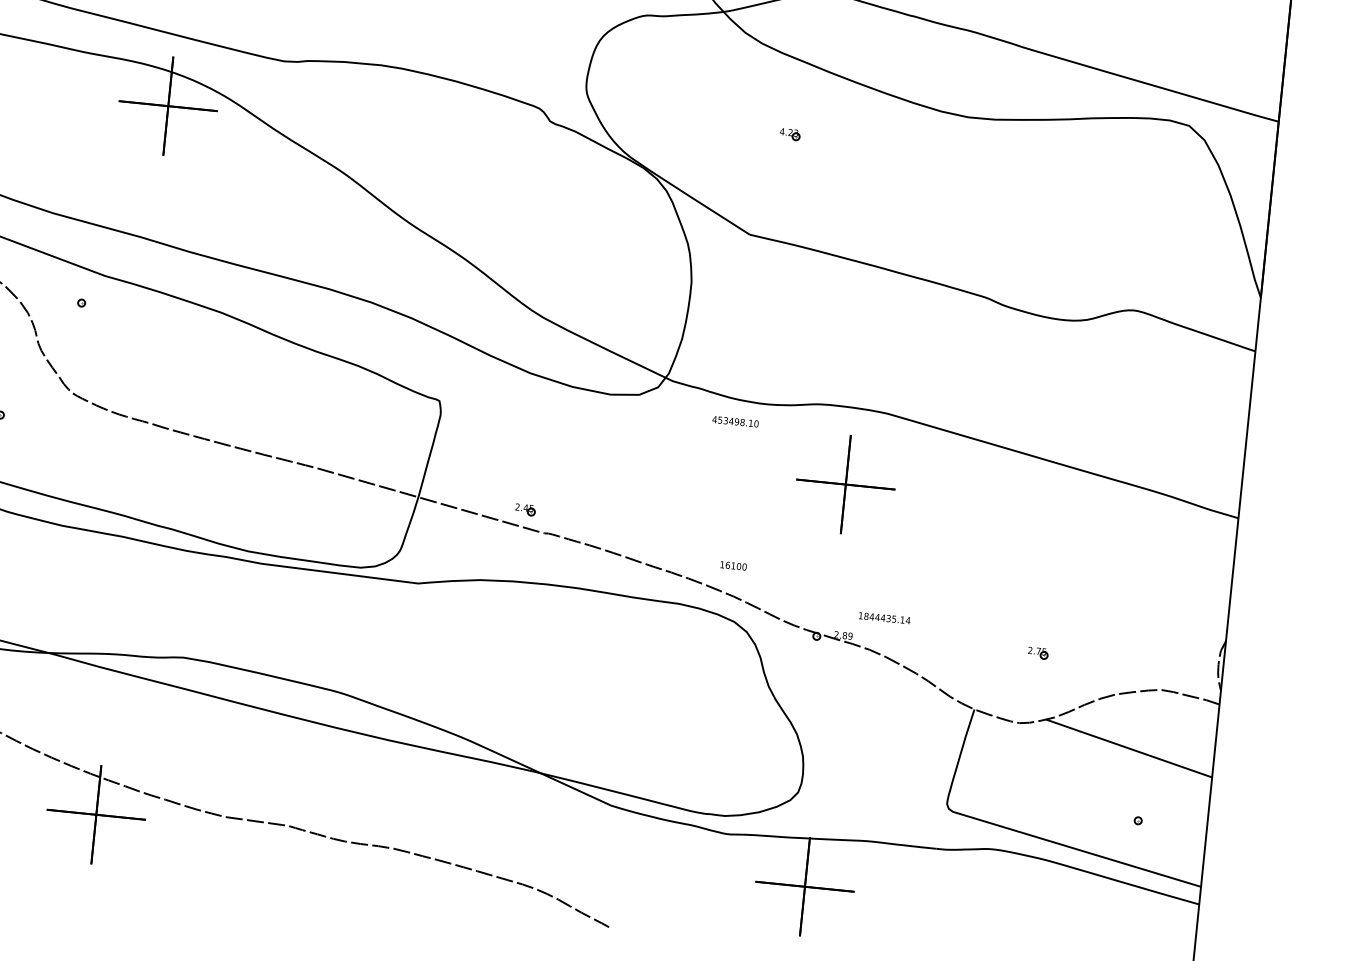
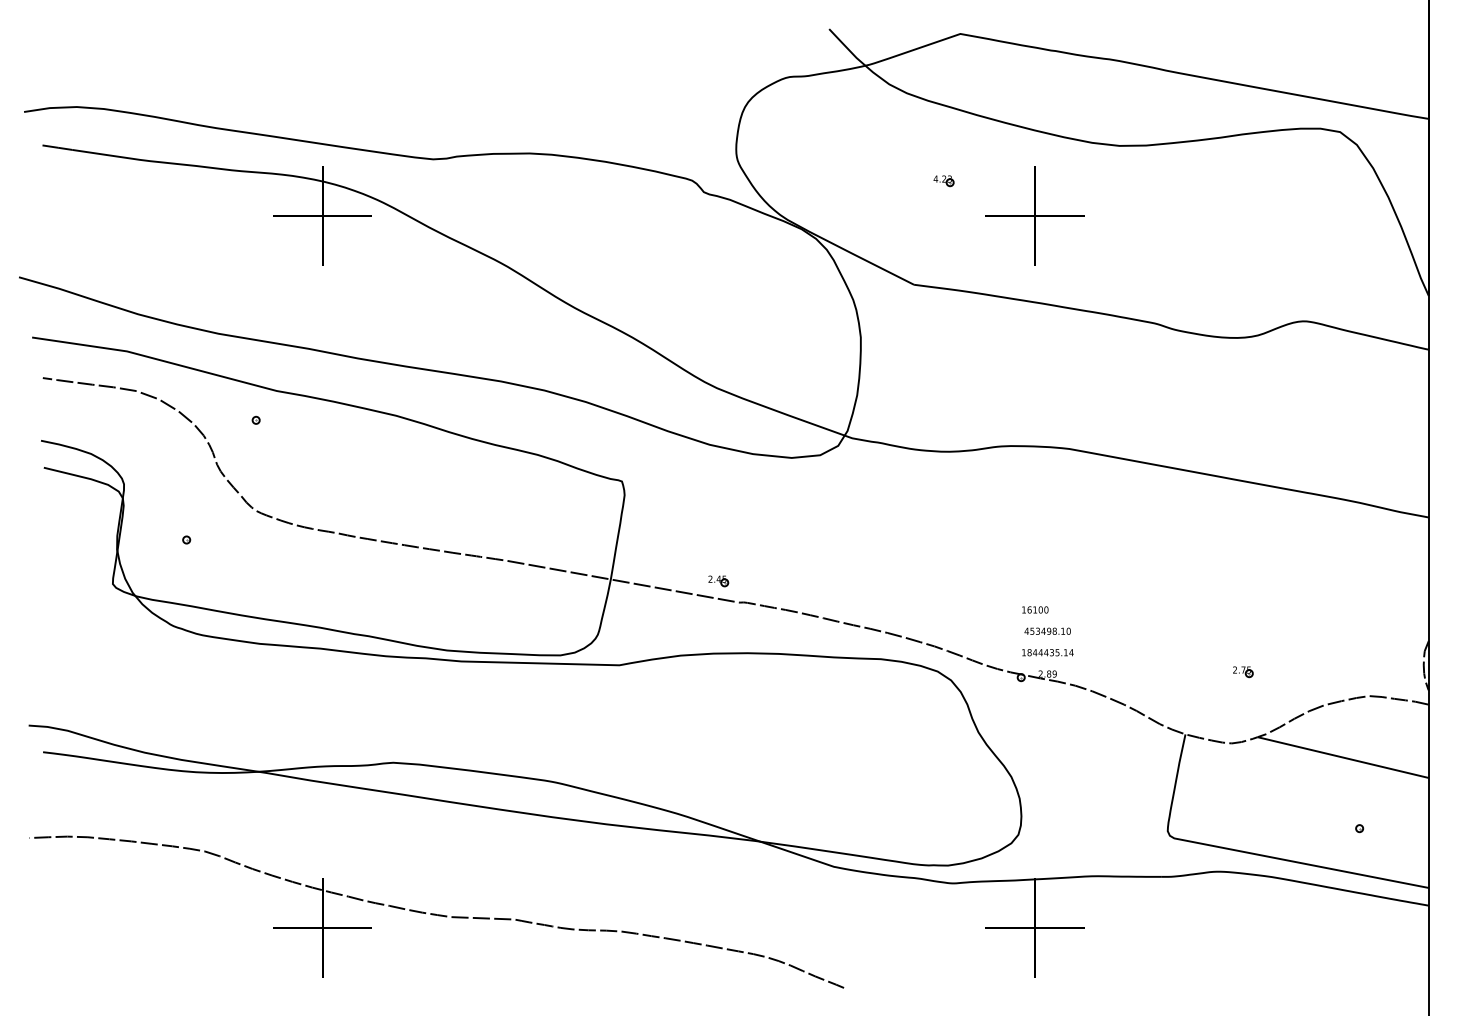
text: (735, 420) -> (1047, 630), moved
part: (845, 484) -> (1034, 215), moved
text: (733, 565) -> (1035, 609), moved
text: (884, 617) -> (1047, 652), moved

